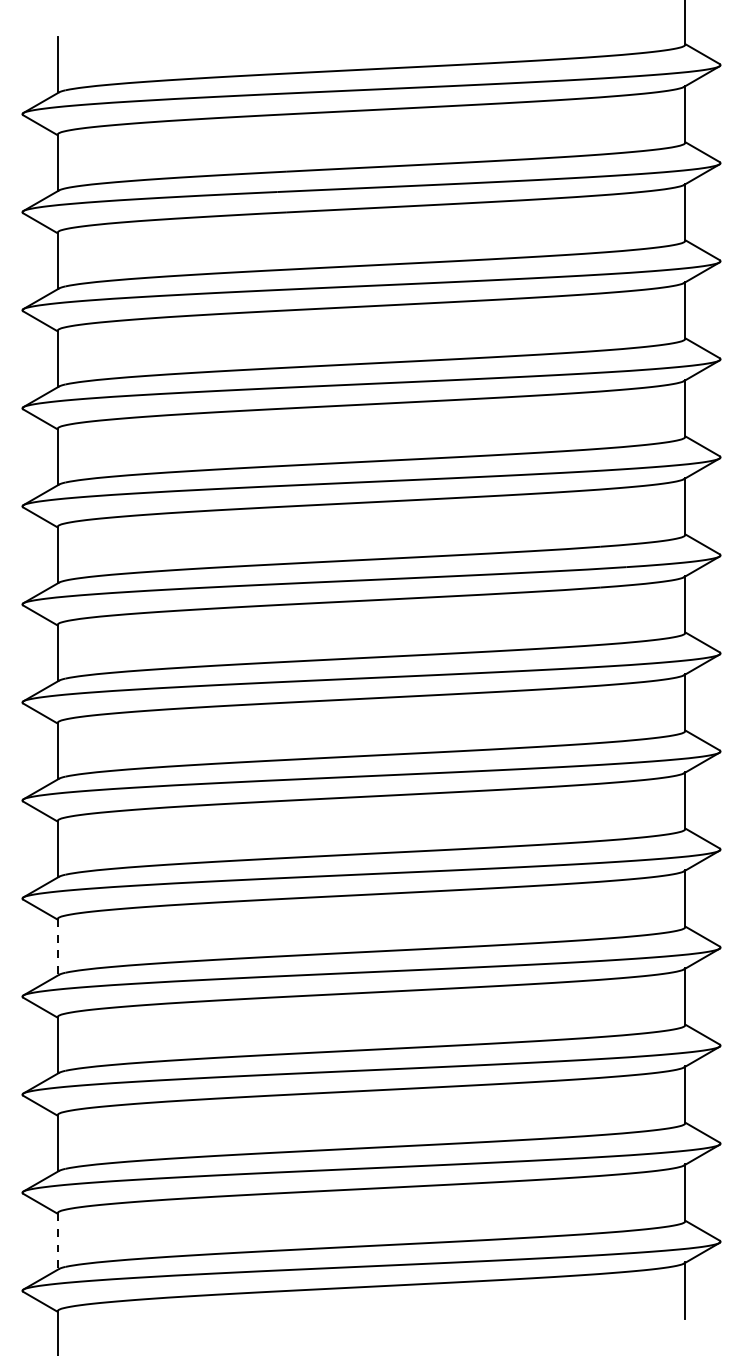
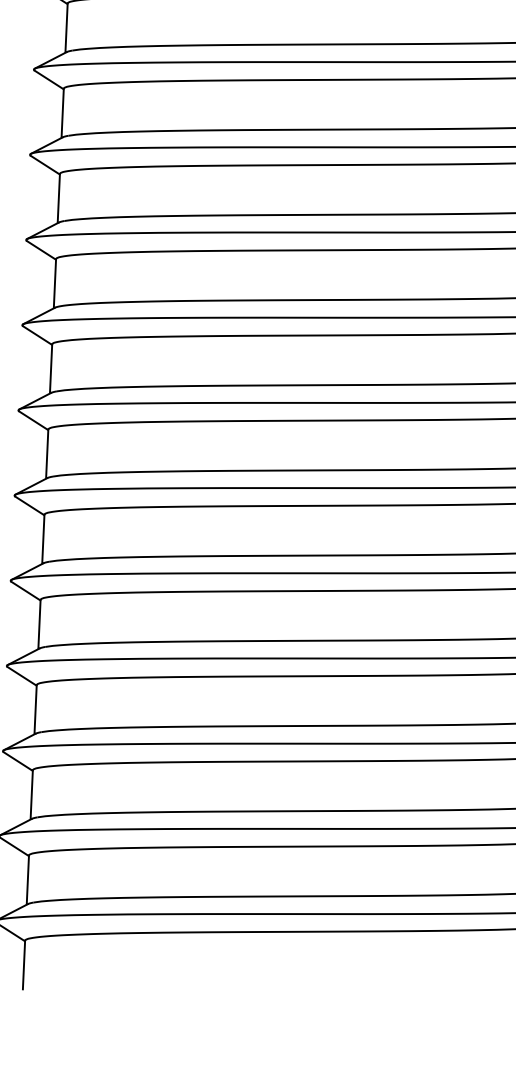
line: (57, 946) -> (39, 623), dashed -> solid
line: (57, 1241) -> (27, 880), dashed -> solid

